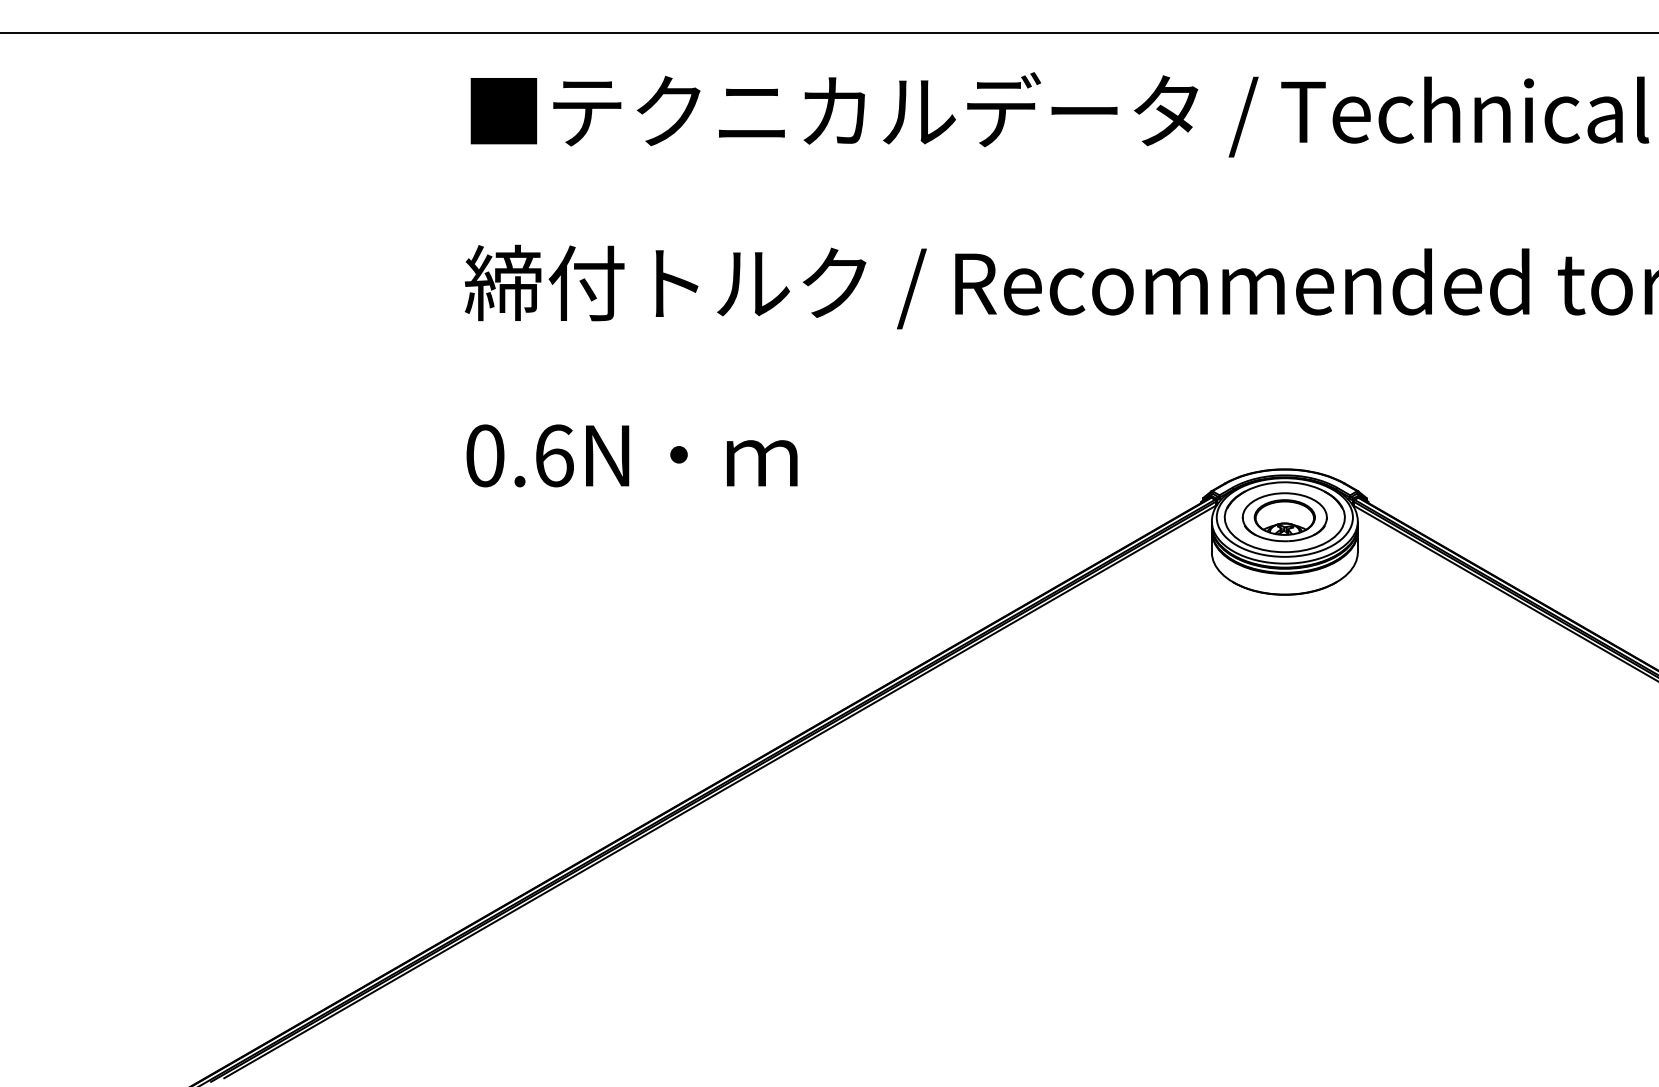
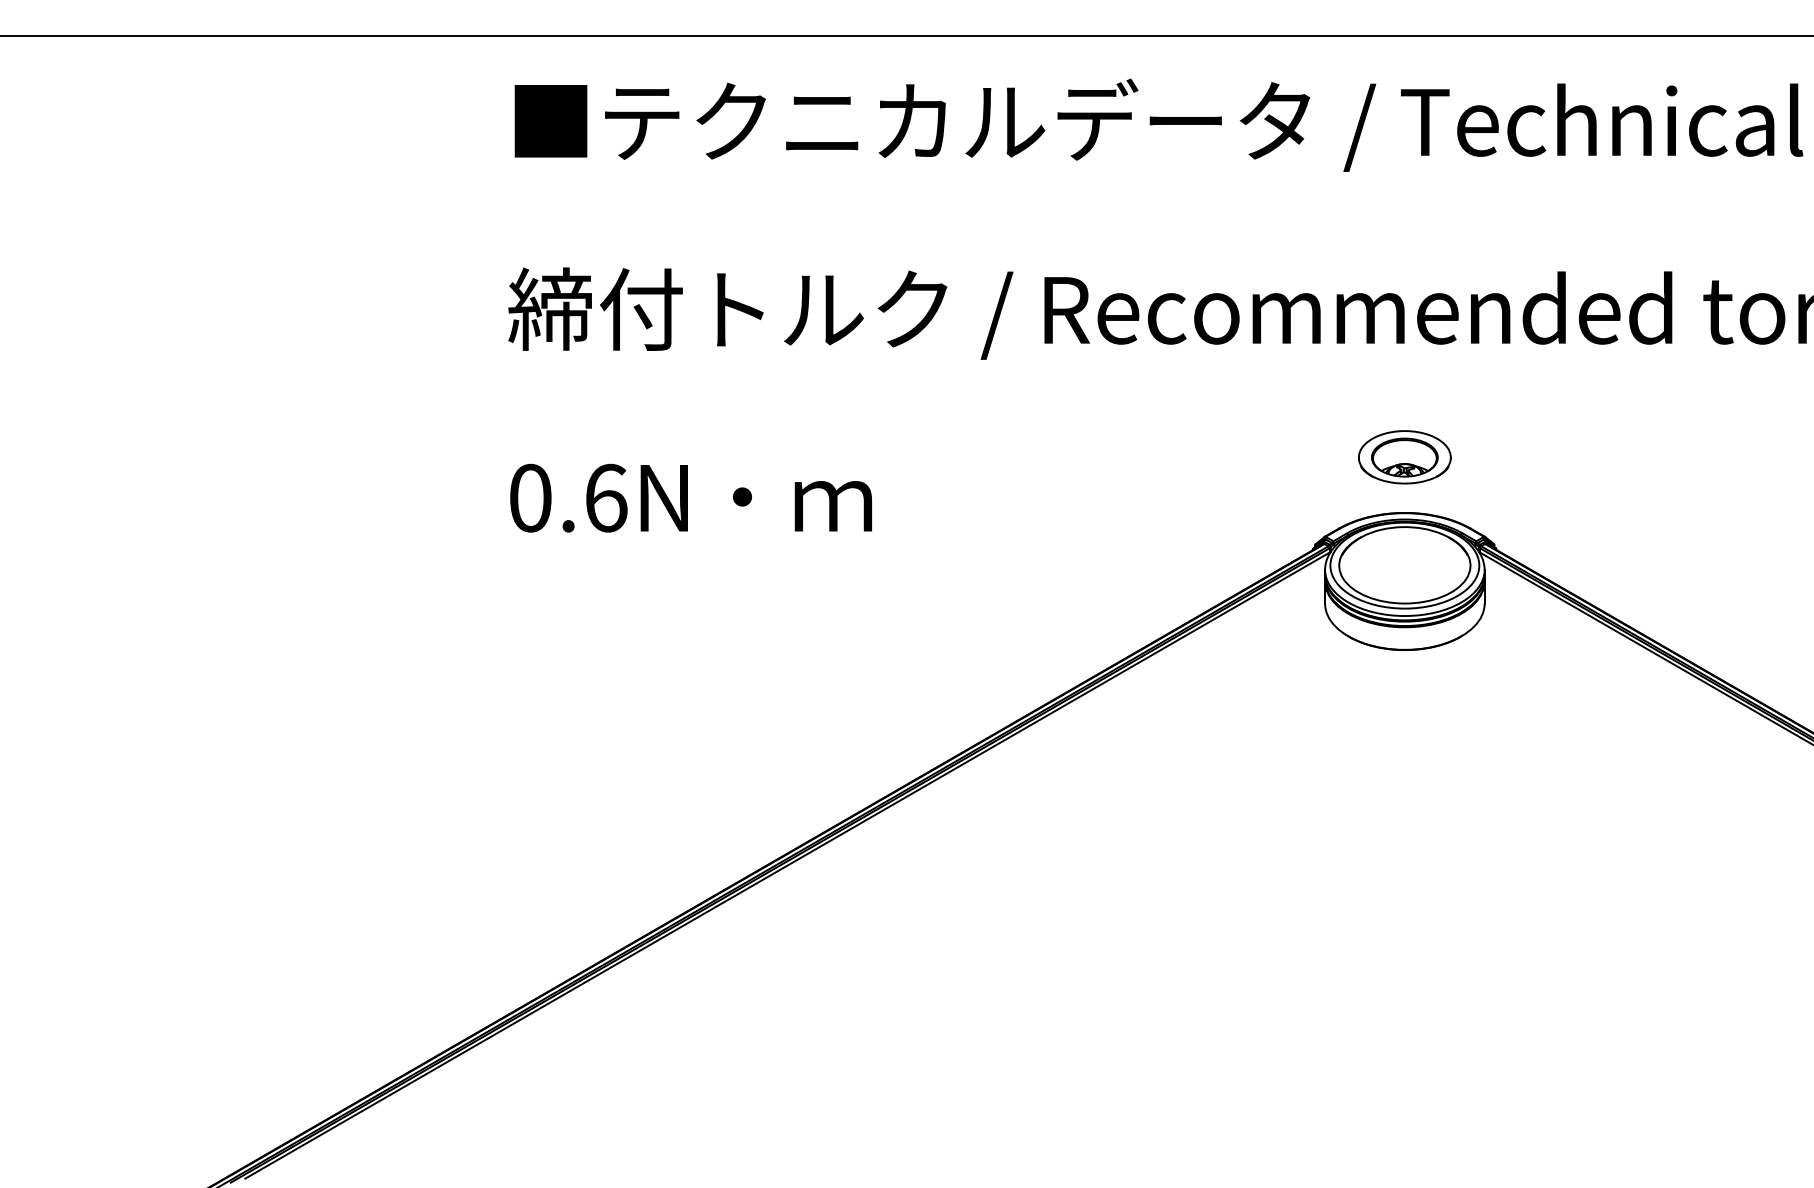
part: (1284, 517) -> (1404, 457), moved

